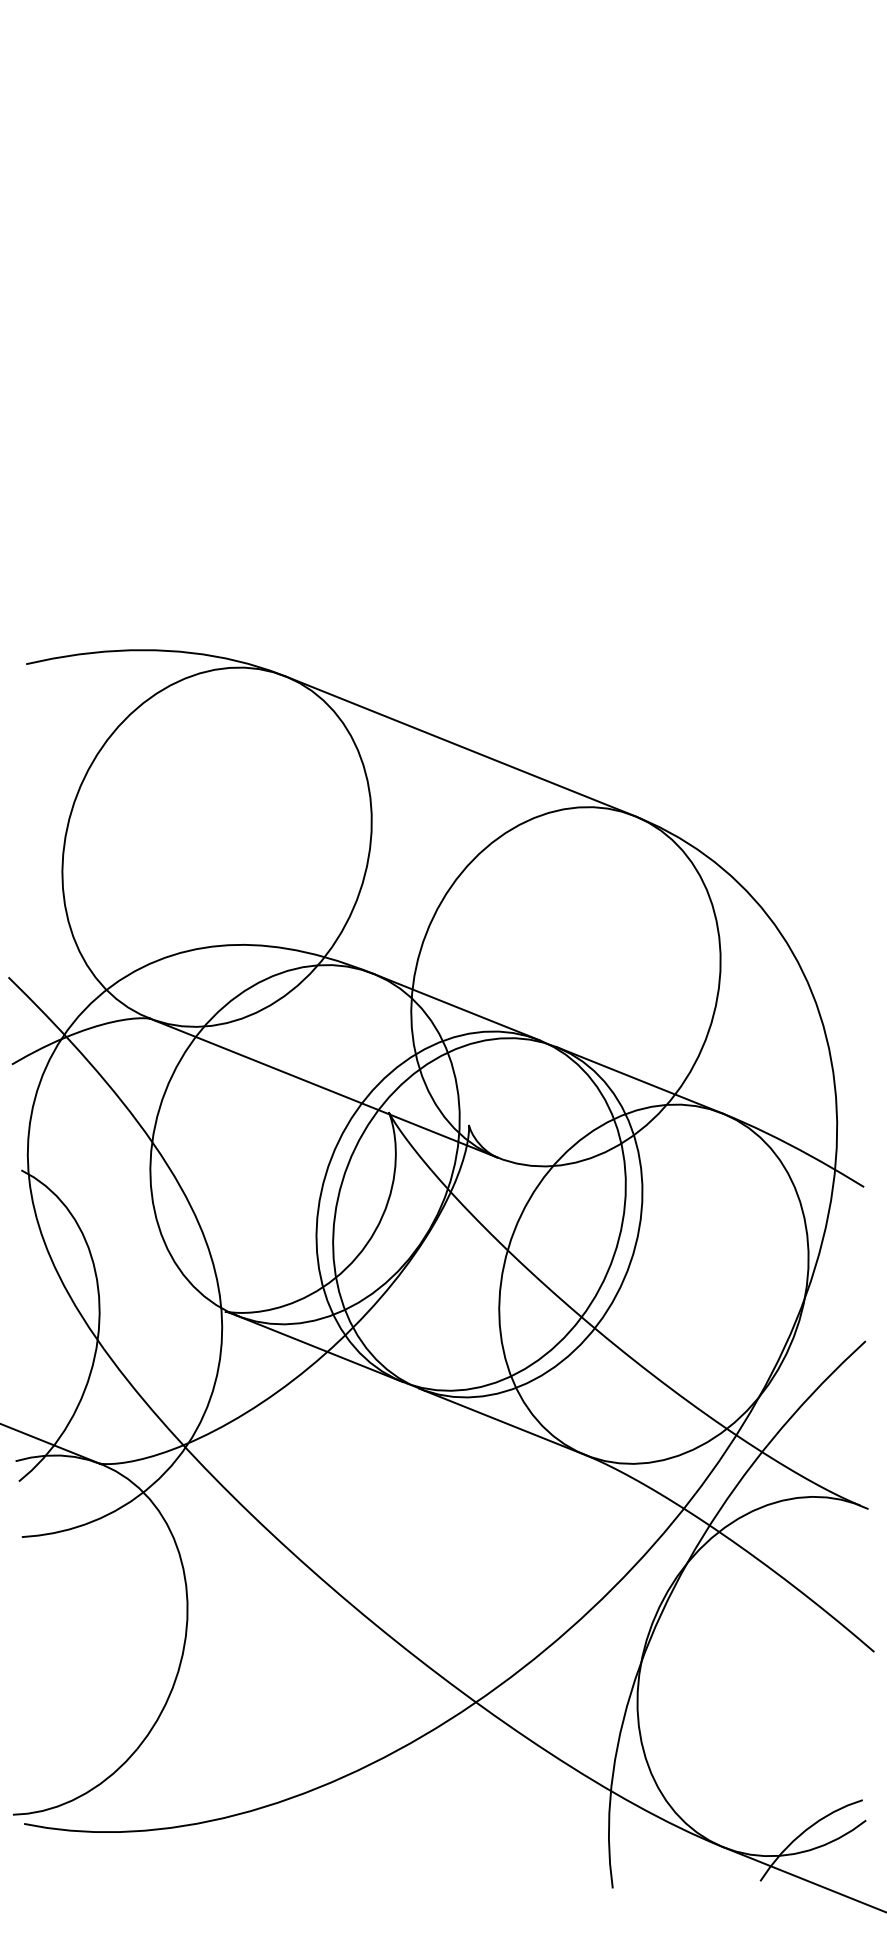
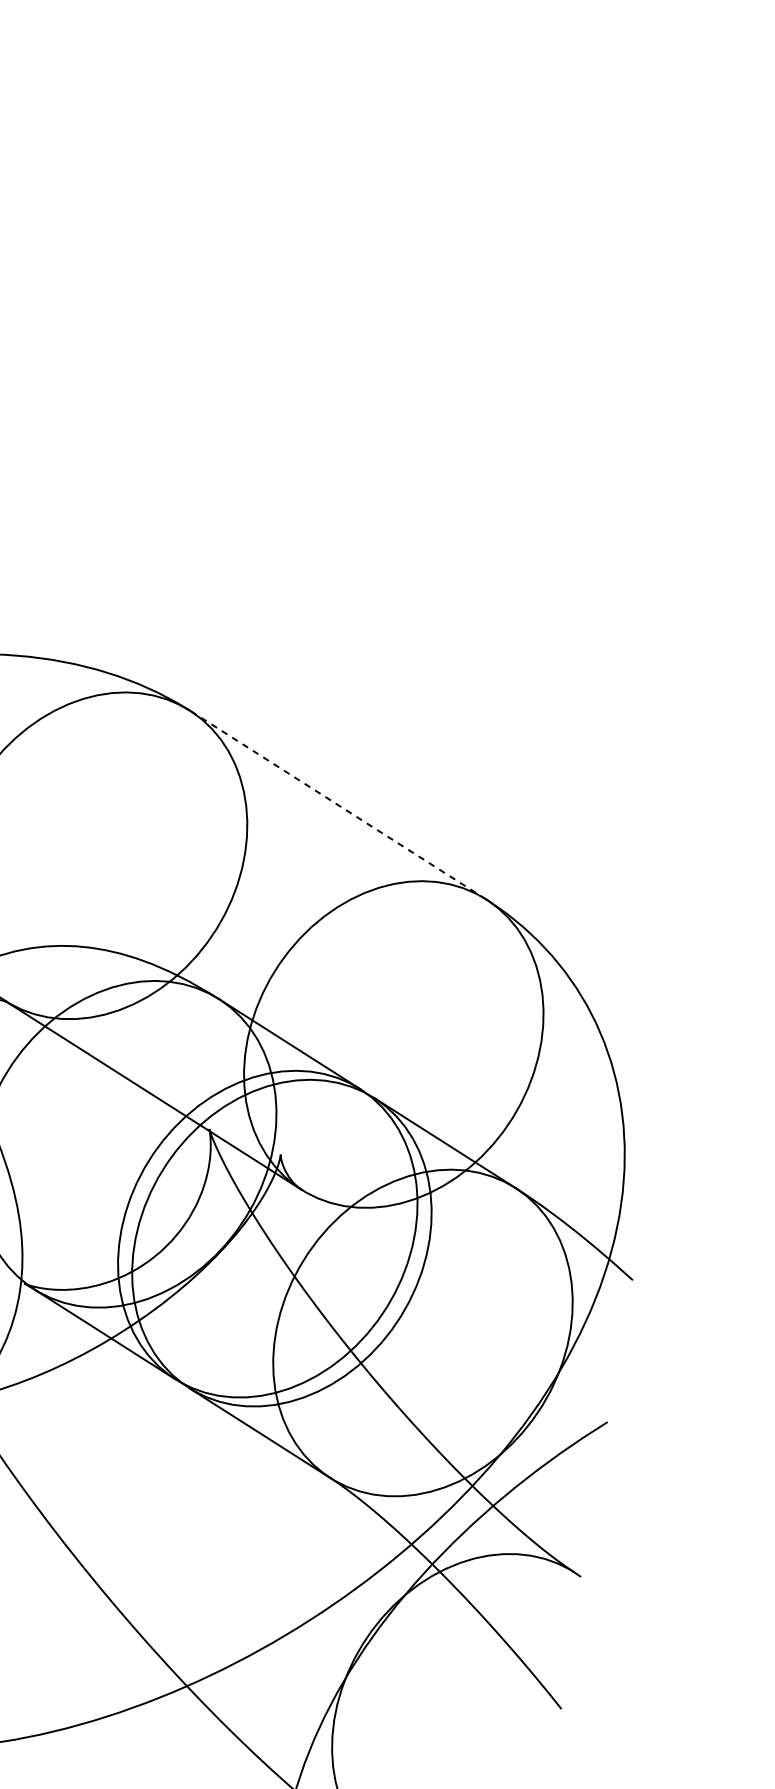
line: (459, 746) -> (337, 805), solid -> dashed

